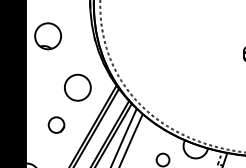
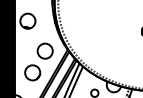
circle: (55, 124) -> (32, 72), size x1.67

